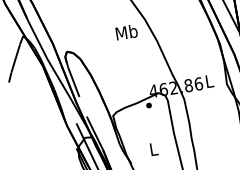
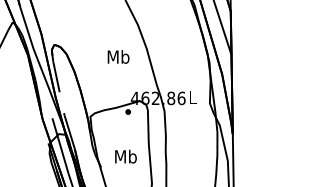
text: (126, 31) -> (118, 56), moved
text: (153, 149) -> (125, 156), L -> Mb

